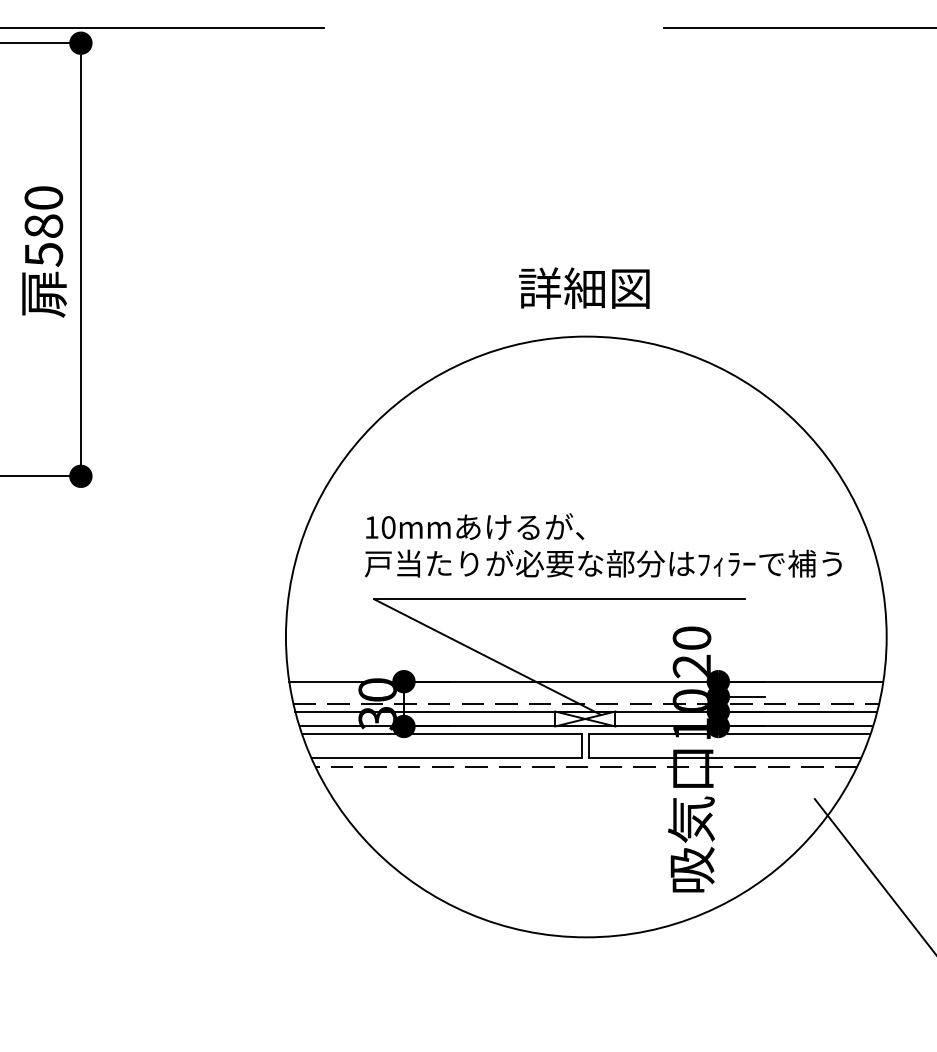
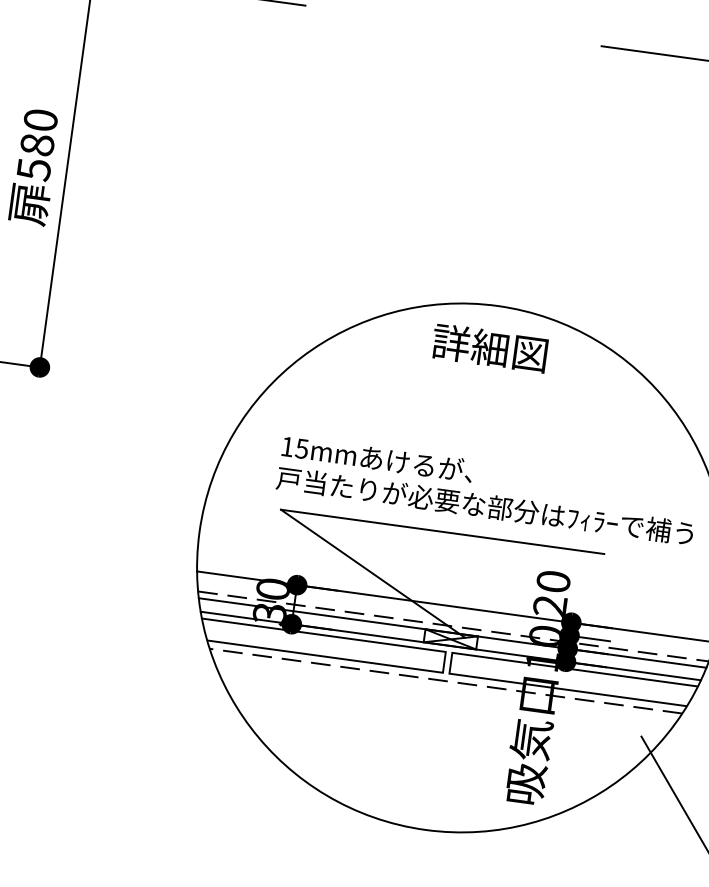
text: (584, 287) -> (490, 347), moved
text: (388, 527) -> (302, 448), 10mm -> 15mm

